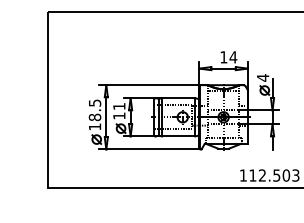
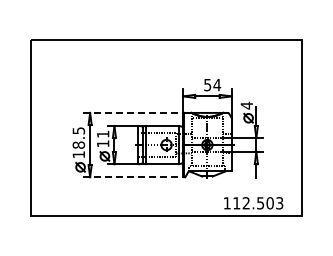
text: (223, 57) -> (207, 85), 14 -> 54
line: (150, 84) -> (134, 112), solid -> dashed
line: (150, 149) -> (134, 177), solid -> dashed

